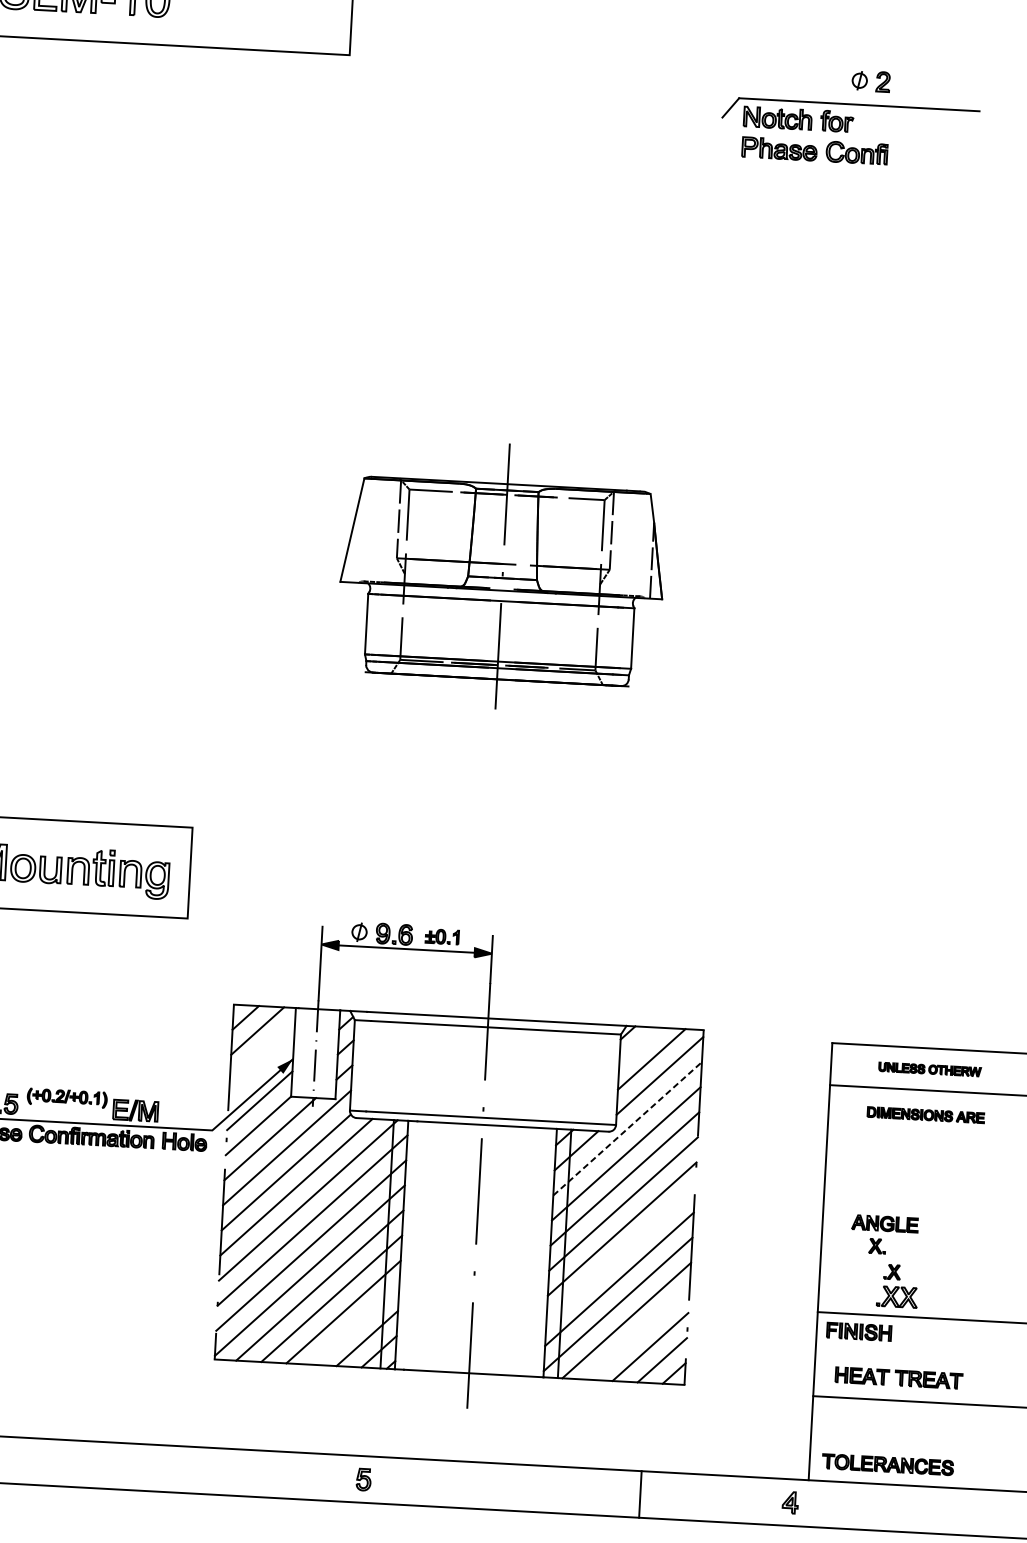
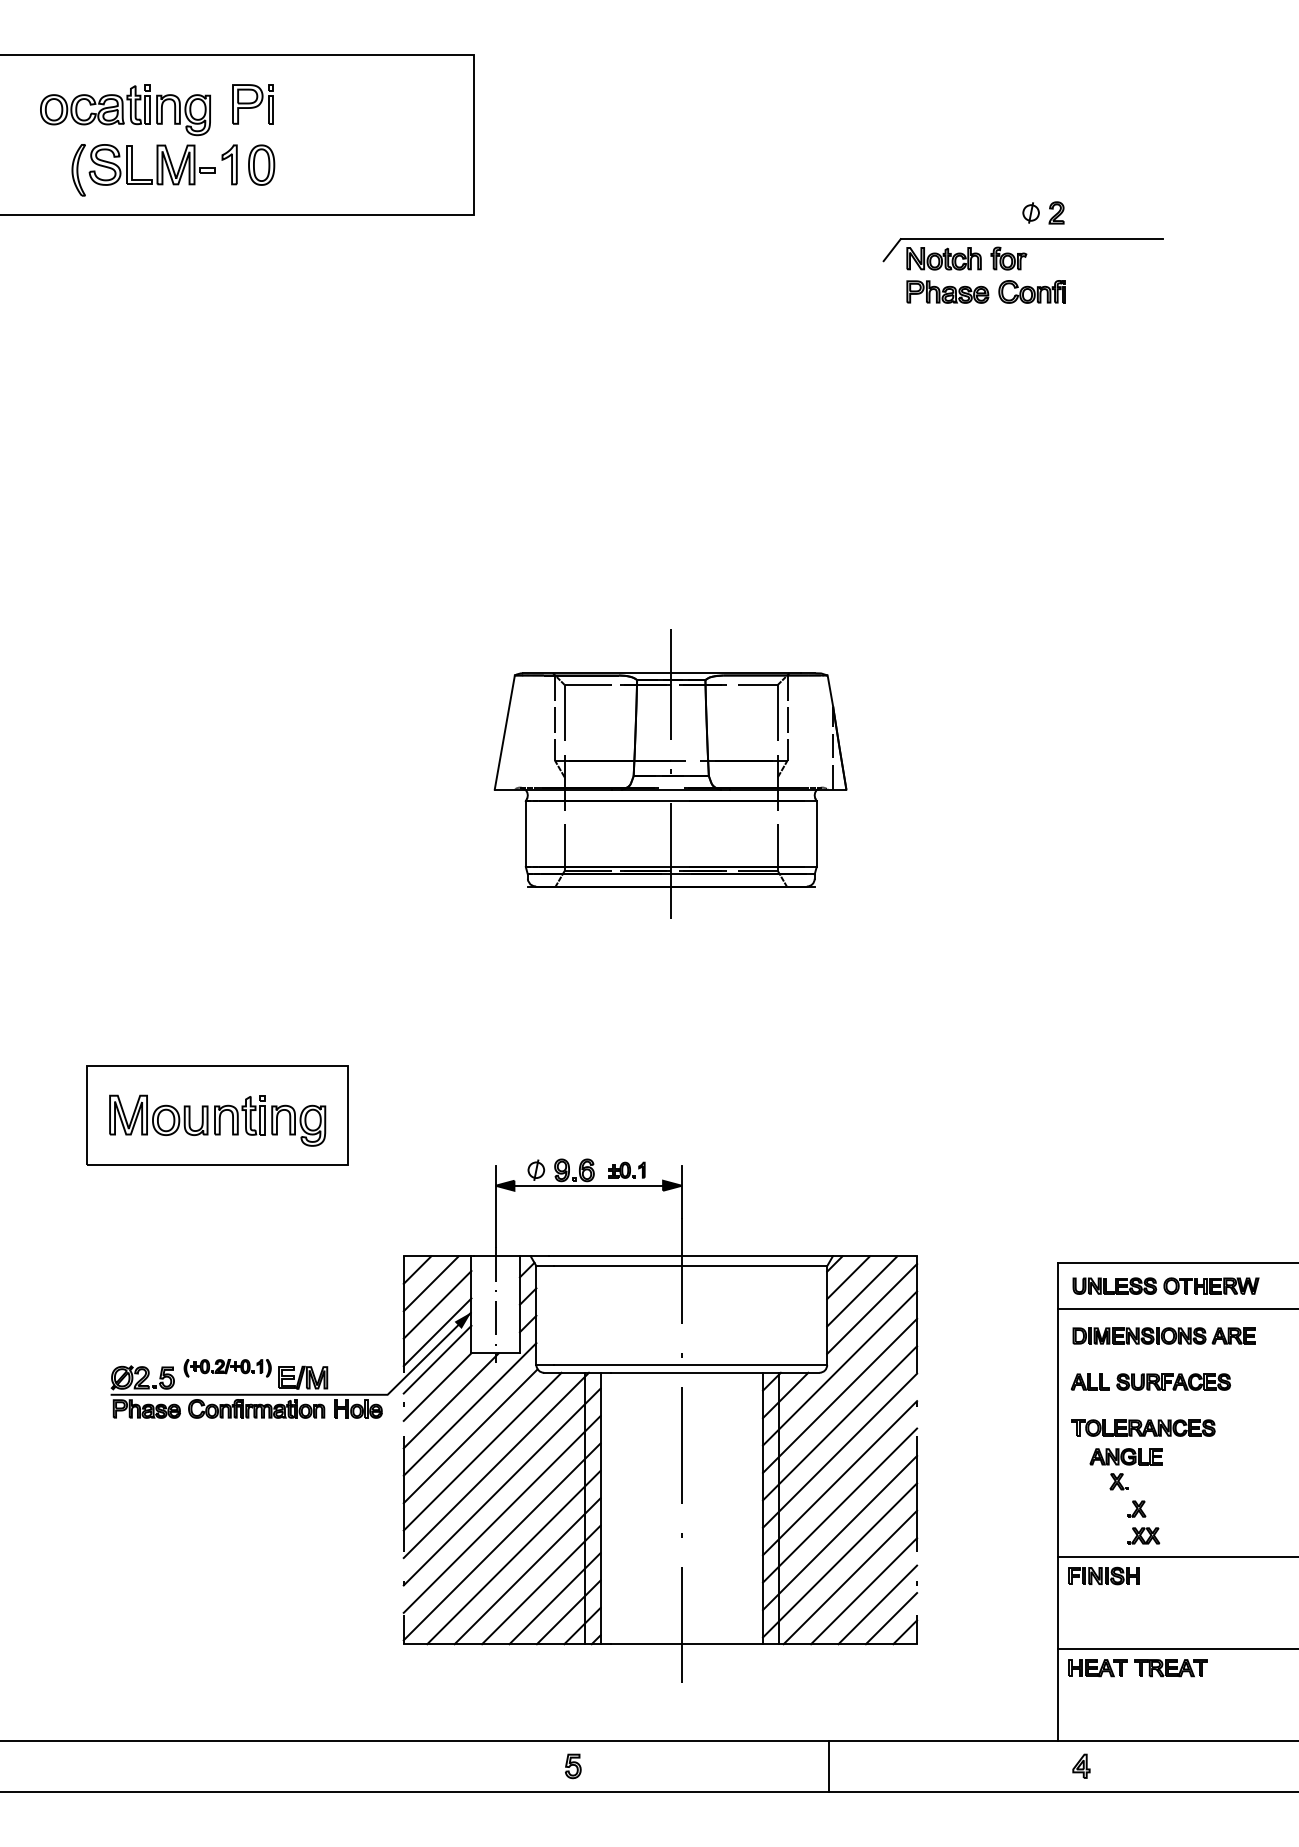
line: (639, 1045) -> (848, 1277), added
line: (262, 1050) -> (437, 1304), added
part: (929, 1068) -> (1165, 1285), size x1.67
line: (261, 1075) -> (437, 1332), added
part: (925, 1114) -> (1163, 1335), size x1.43
line: (628, 1128) -> (840, 1368), dashed -> solid
part: (911, 1156) -> (1150, 1381), added
line: (620, 1254) -> (839, 1505), added
part: (897, 1296) -> (1143, 1535), size x0.71
line: (354, 1325) -> (554, 1598), added
line: (638, 1334) -> (864, 1591), added
part: (898, 1378) -> (1137, 1668), moved
part: (888, 1464) -> (1143, 1427), moved
line: (640, 1493) -> (828, 1765), moved
part: (790, 1502) -> (1081, 1765), moved

